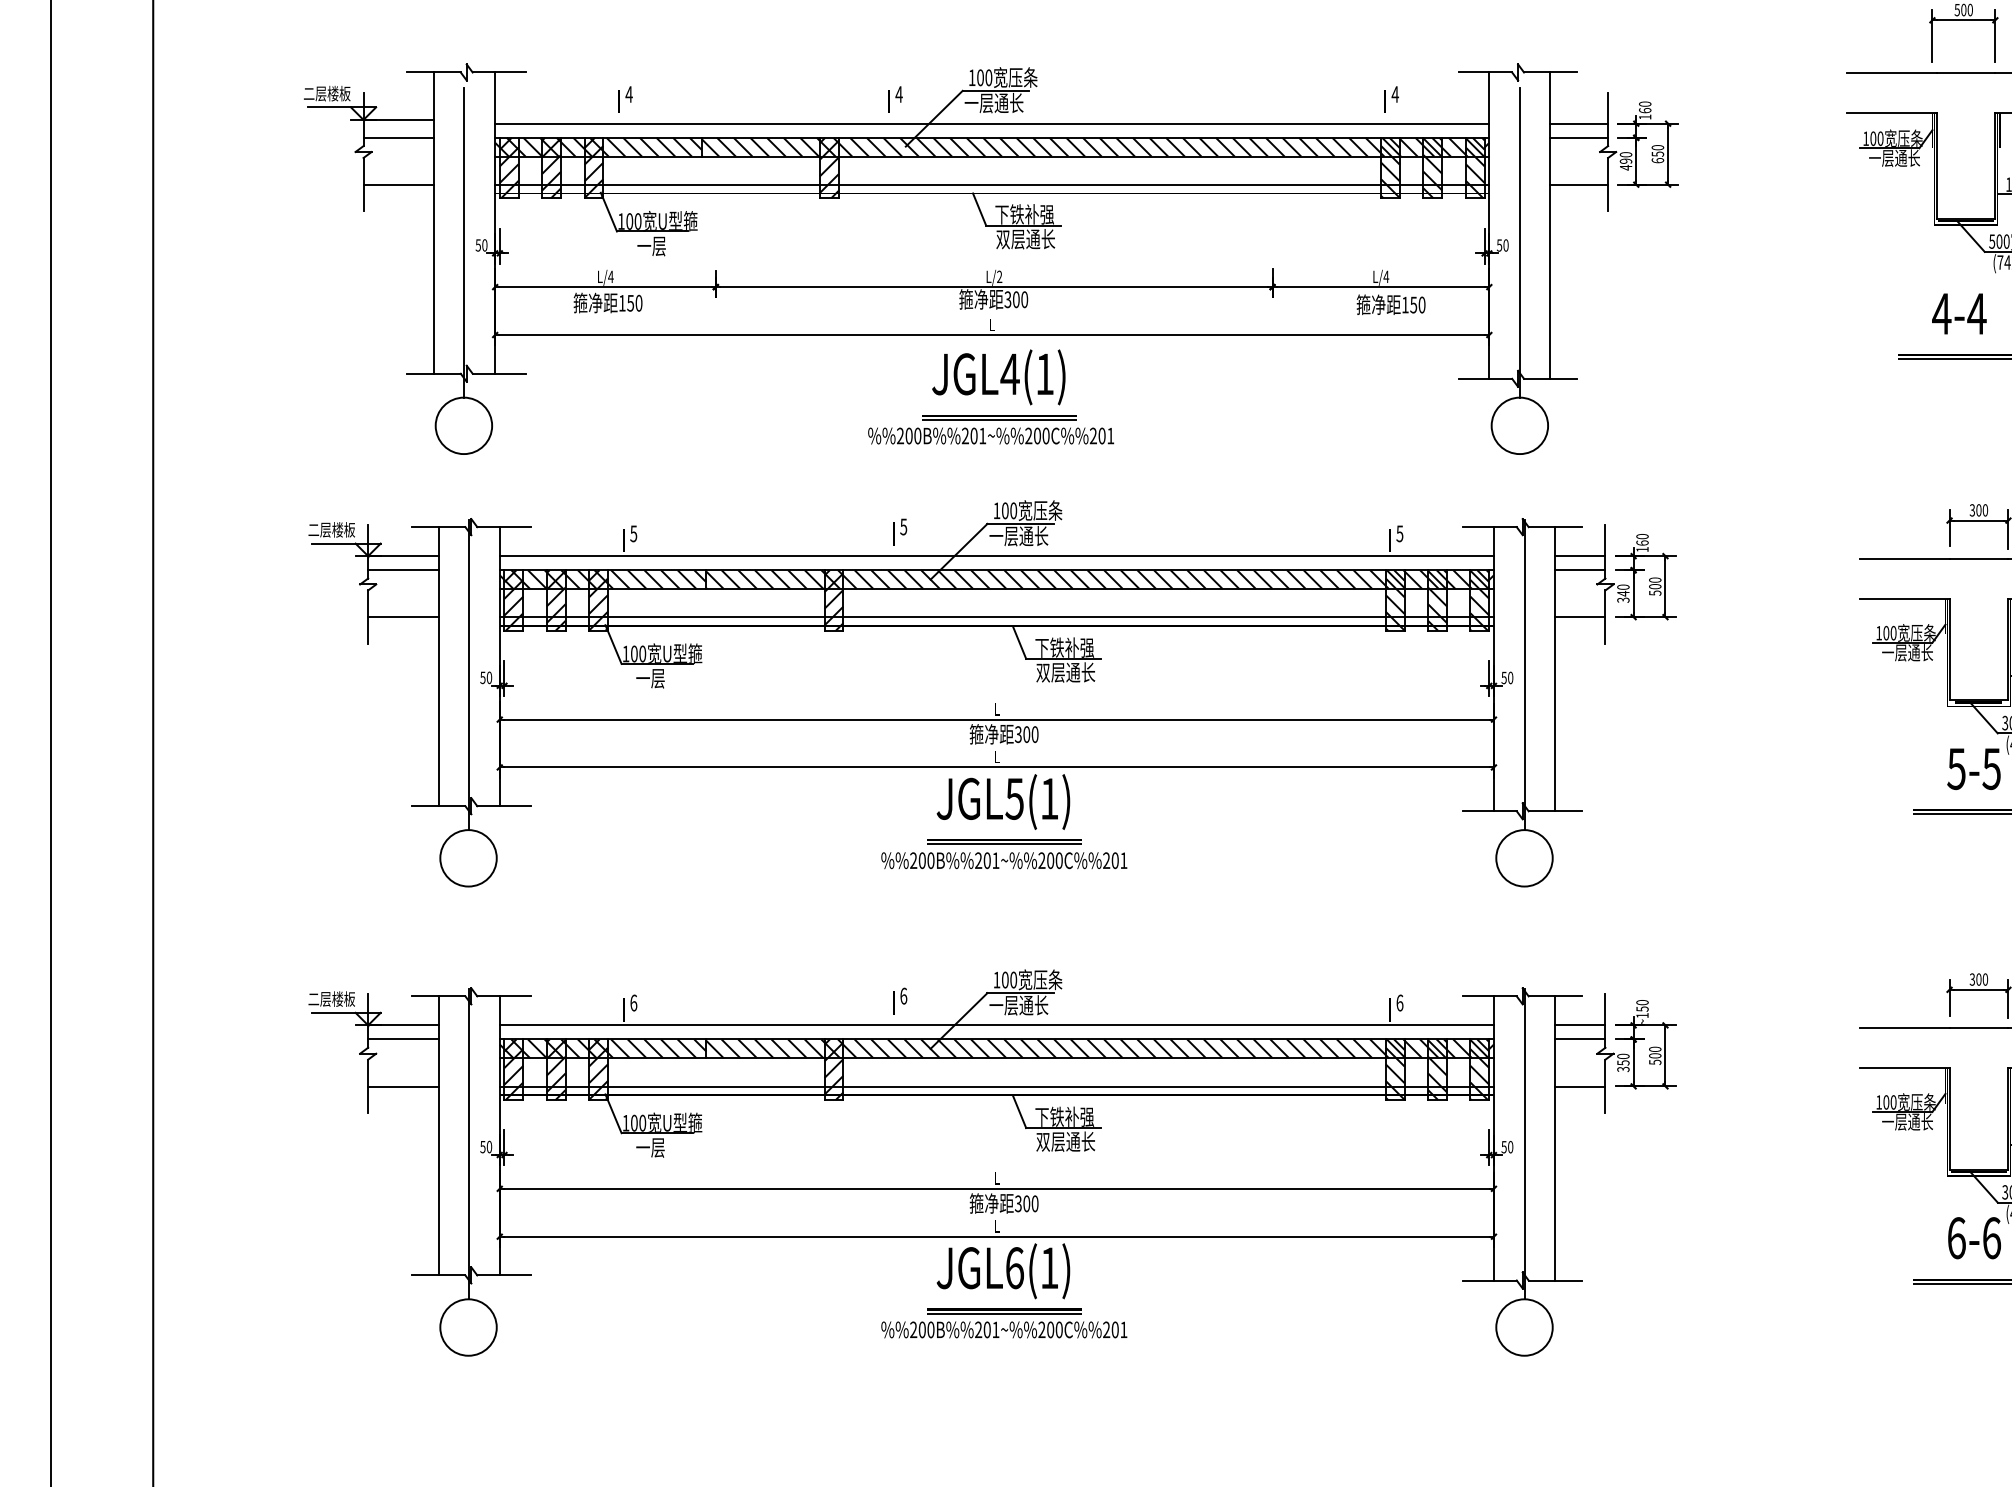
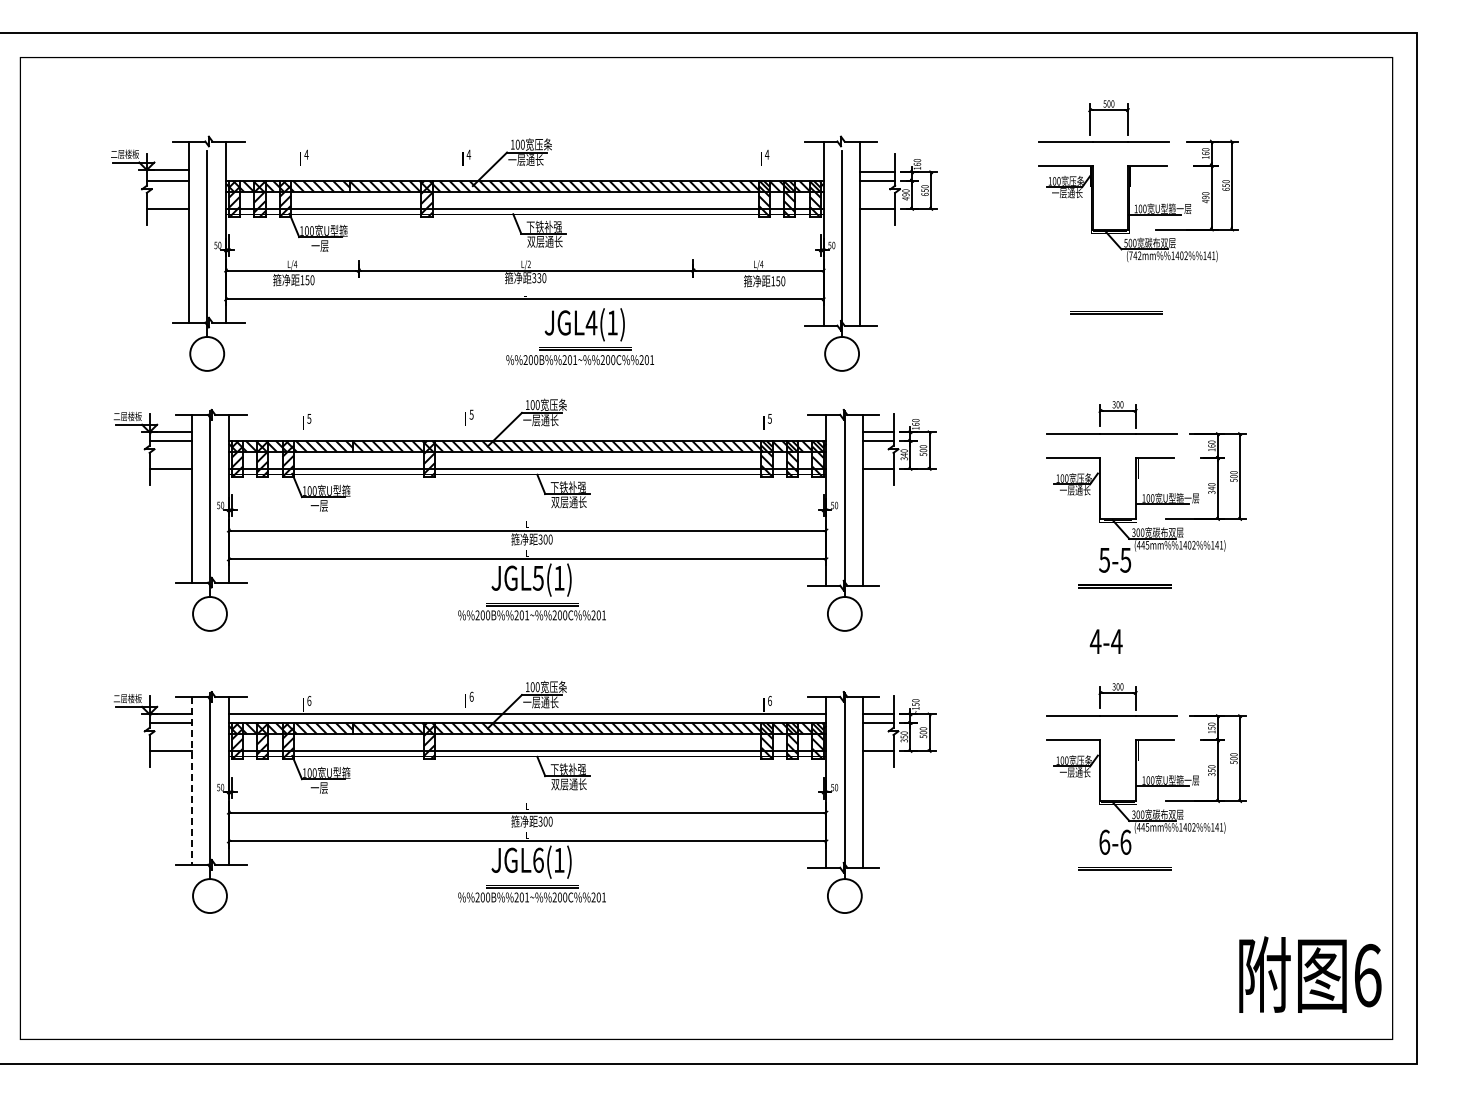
line: (991, 124) -> (524, 172), removed
text: (1016, 298) -> (539, 277), 300 -> 330
text: (1958, 313) -> (1105, 641), moved
part: (991, 396) -> (580, 336), moved
line: (996, 556) -> (527, 432), removed
line: (439, 1135) -> (192, 780), solid -> dashed

